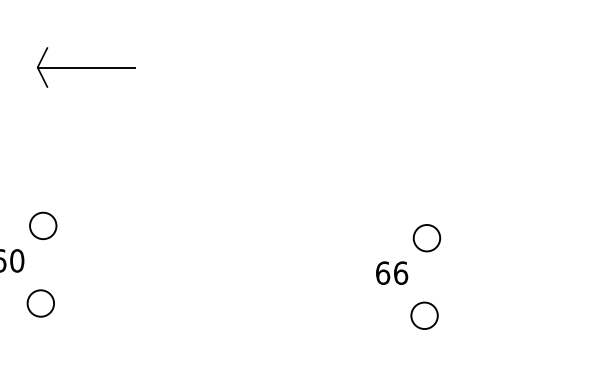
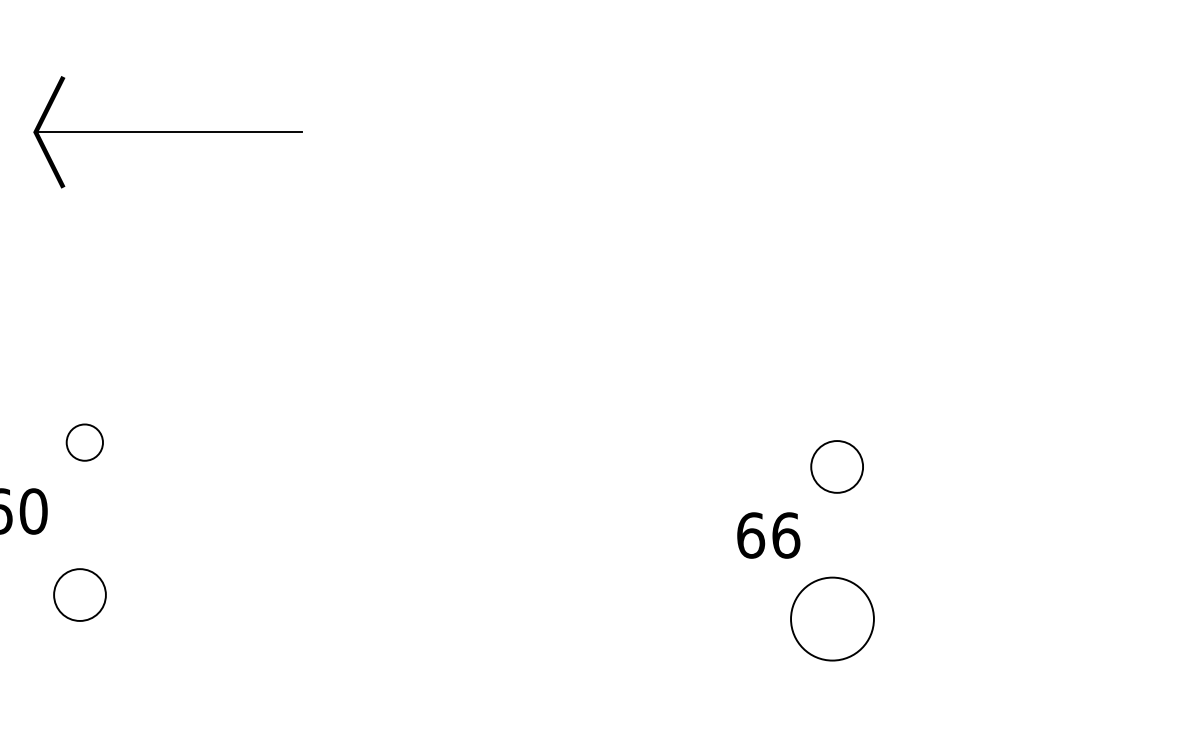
part: (85, 67) -> (167, 132), size x1.4
circle: (43, 225) -> (85, 442), size x0.7
circle: (424, 315) -> (832, 618), size x1.6

